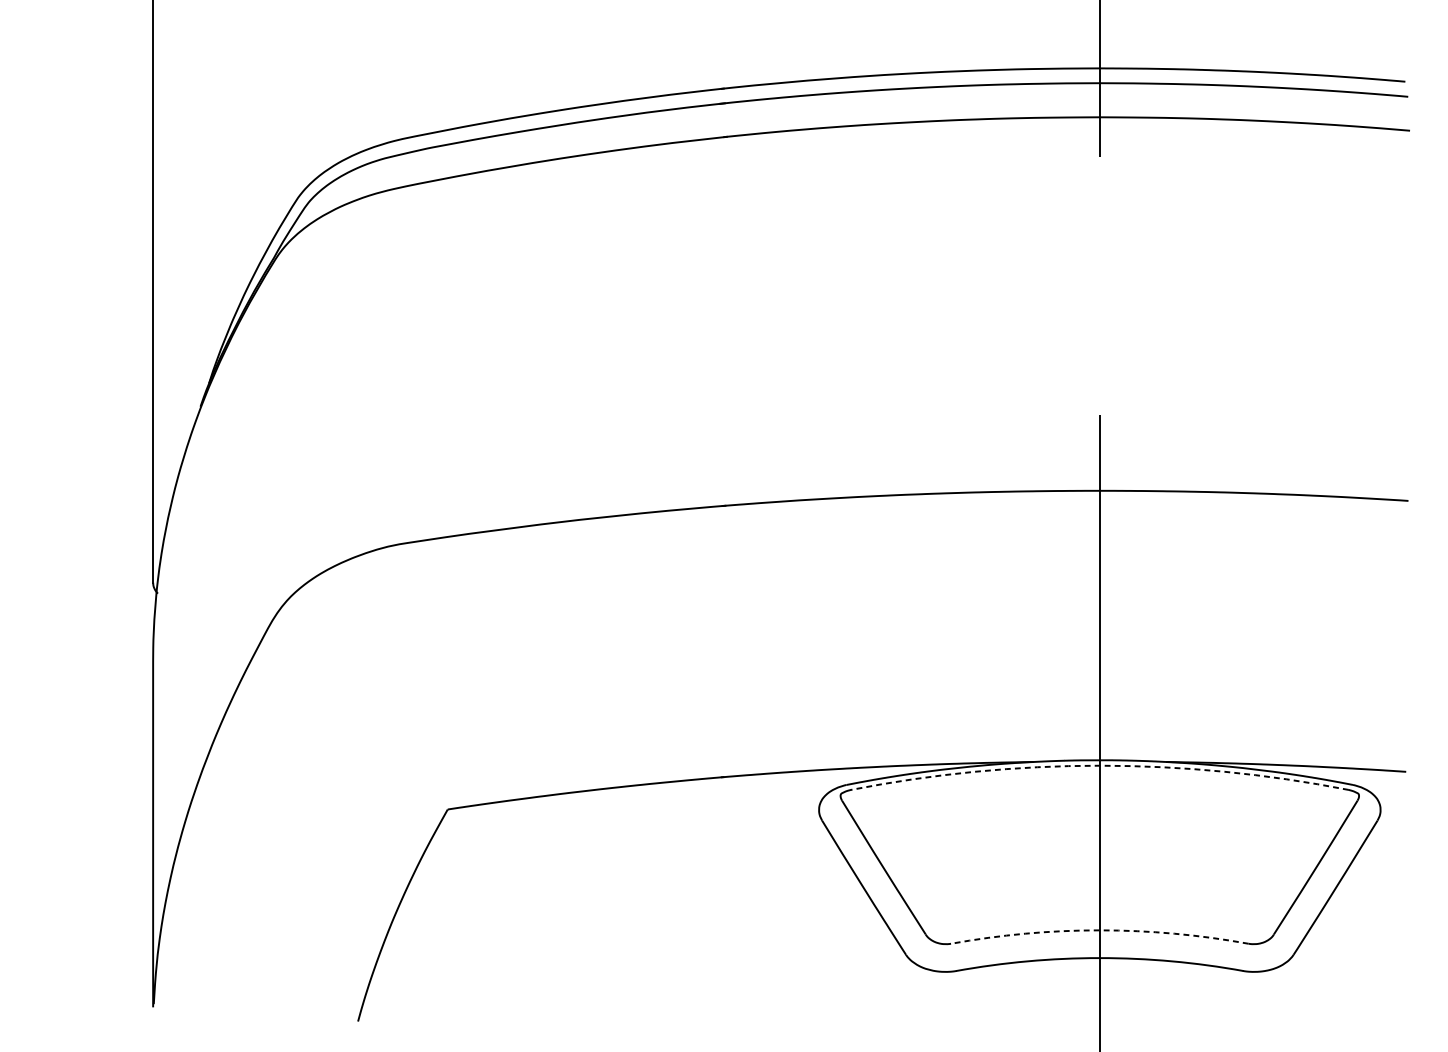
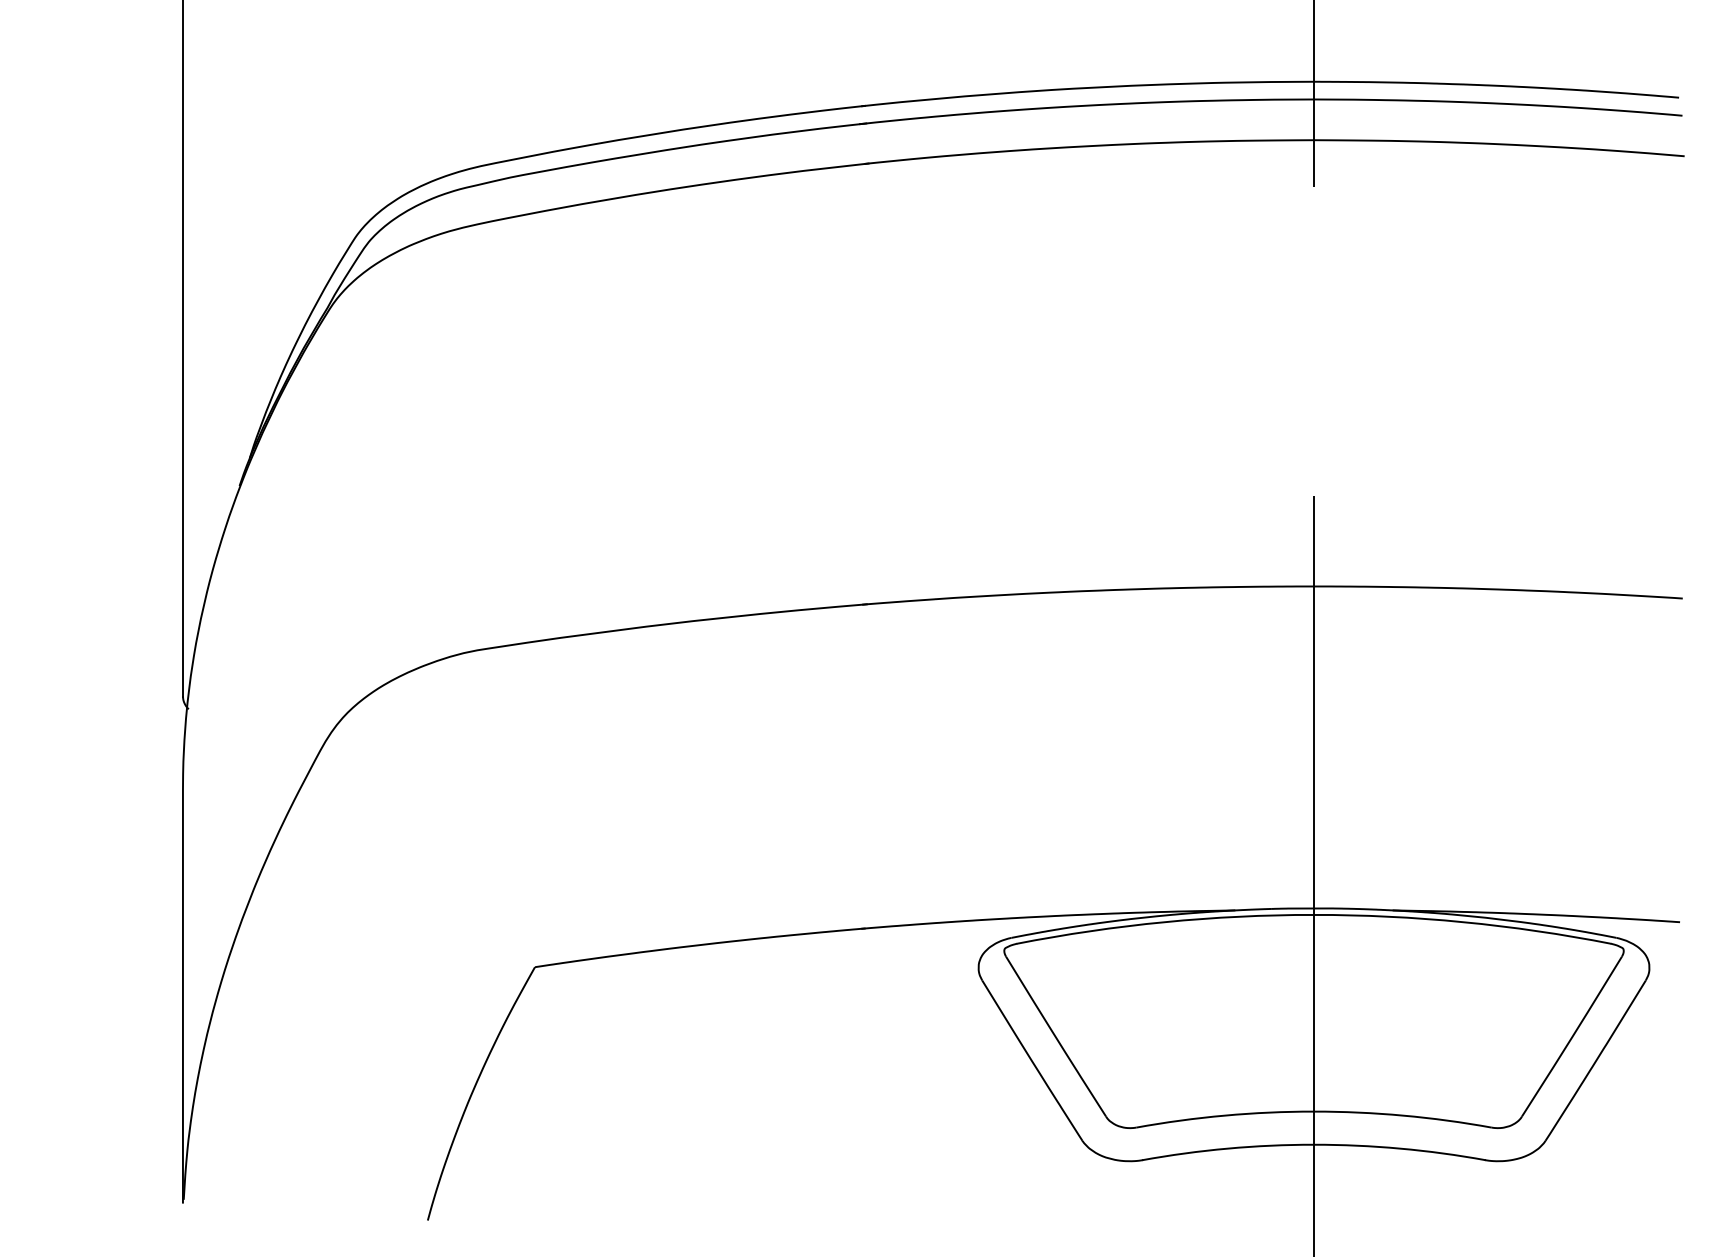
arc: (1100, 765) -> (1314, 914), dashed -> solid
arc: (1100, 930) -> (1314, 1111), dashed -> solid

